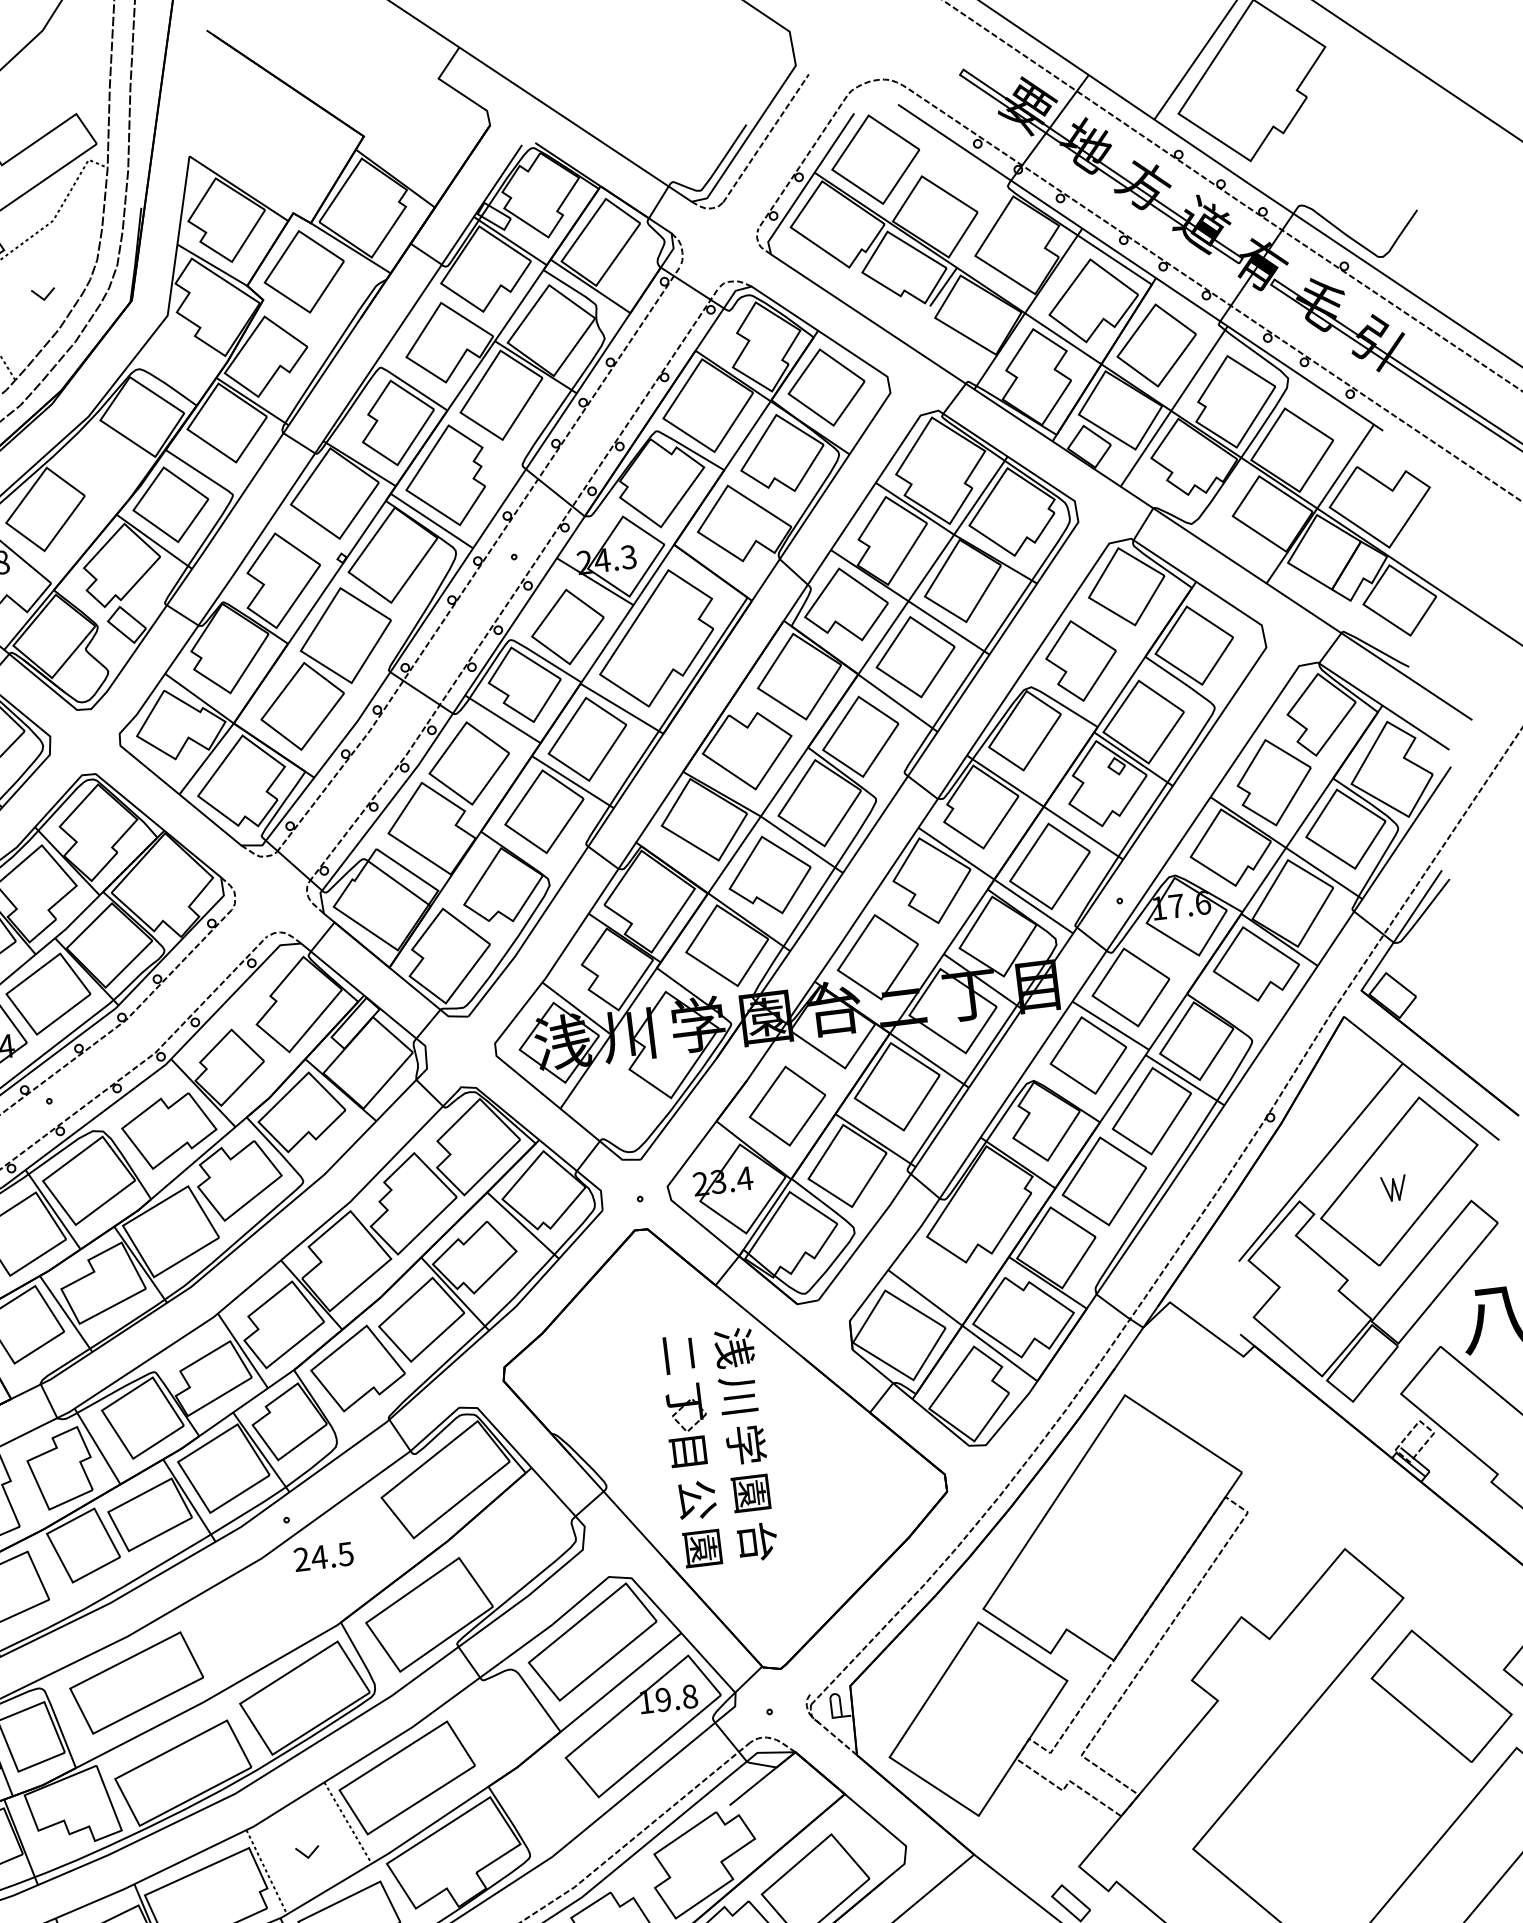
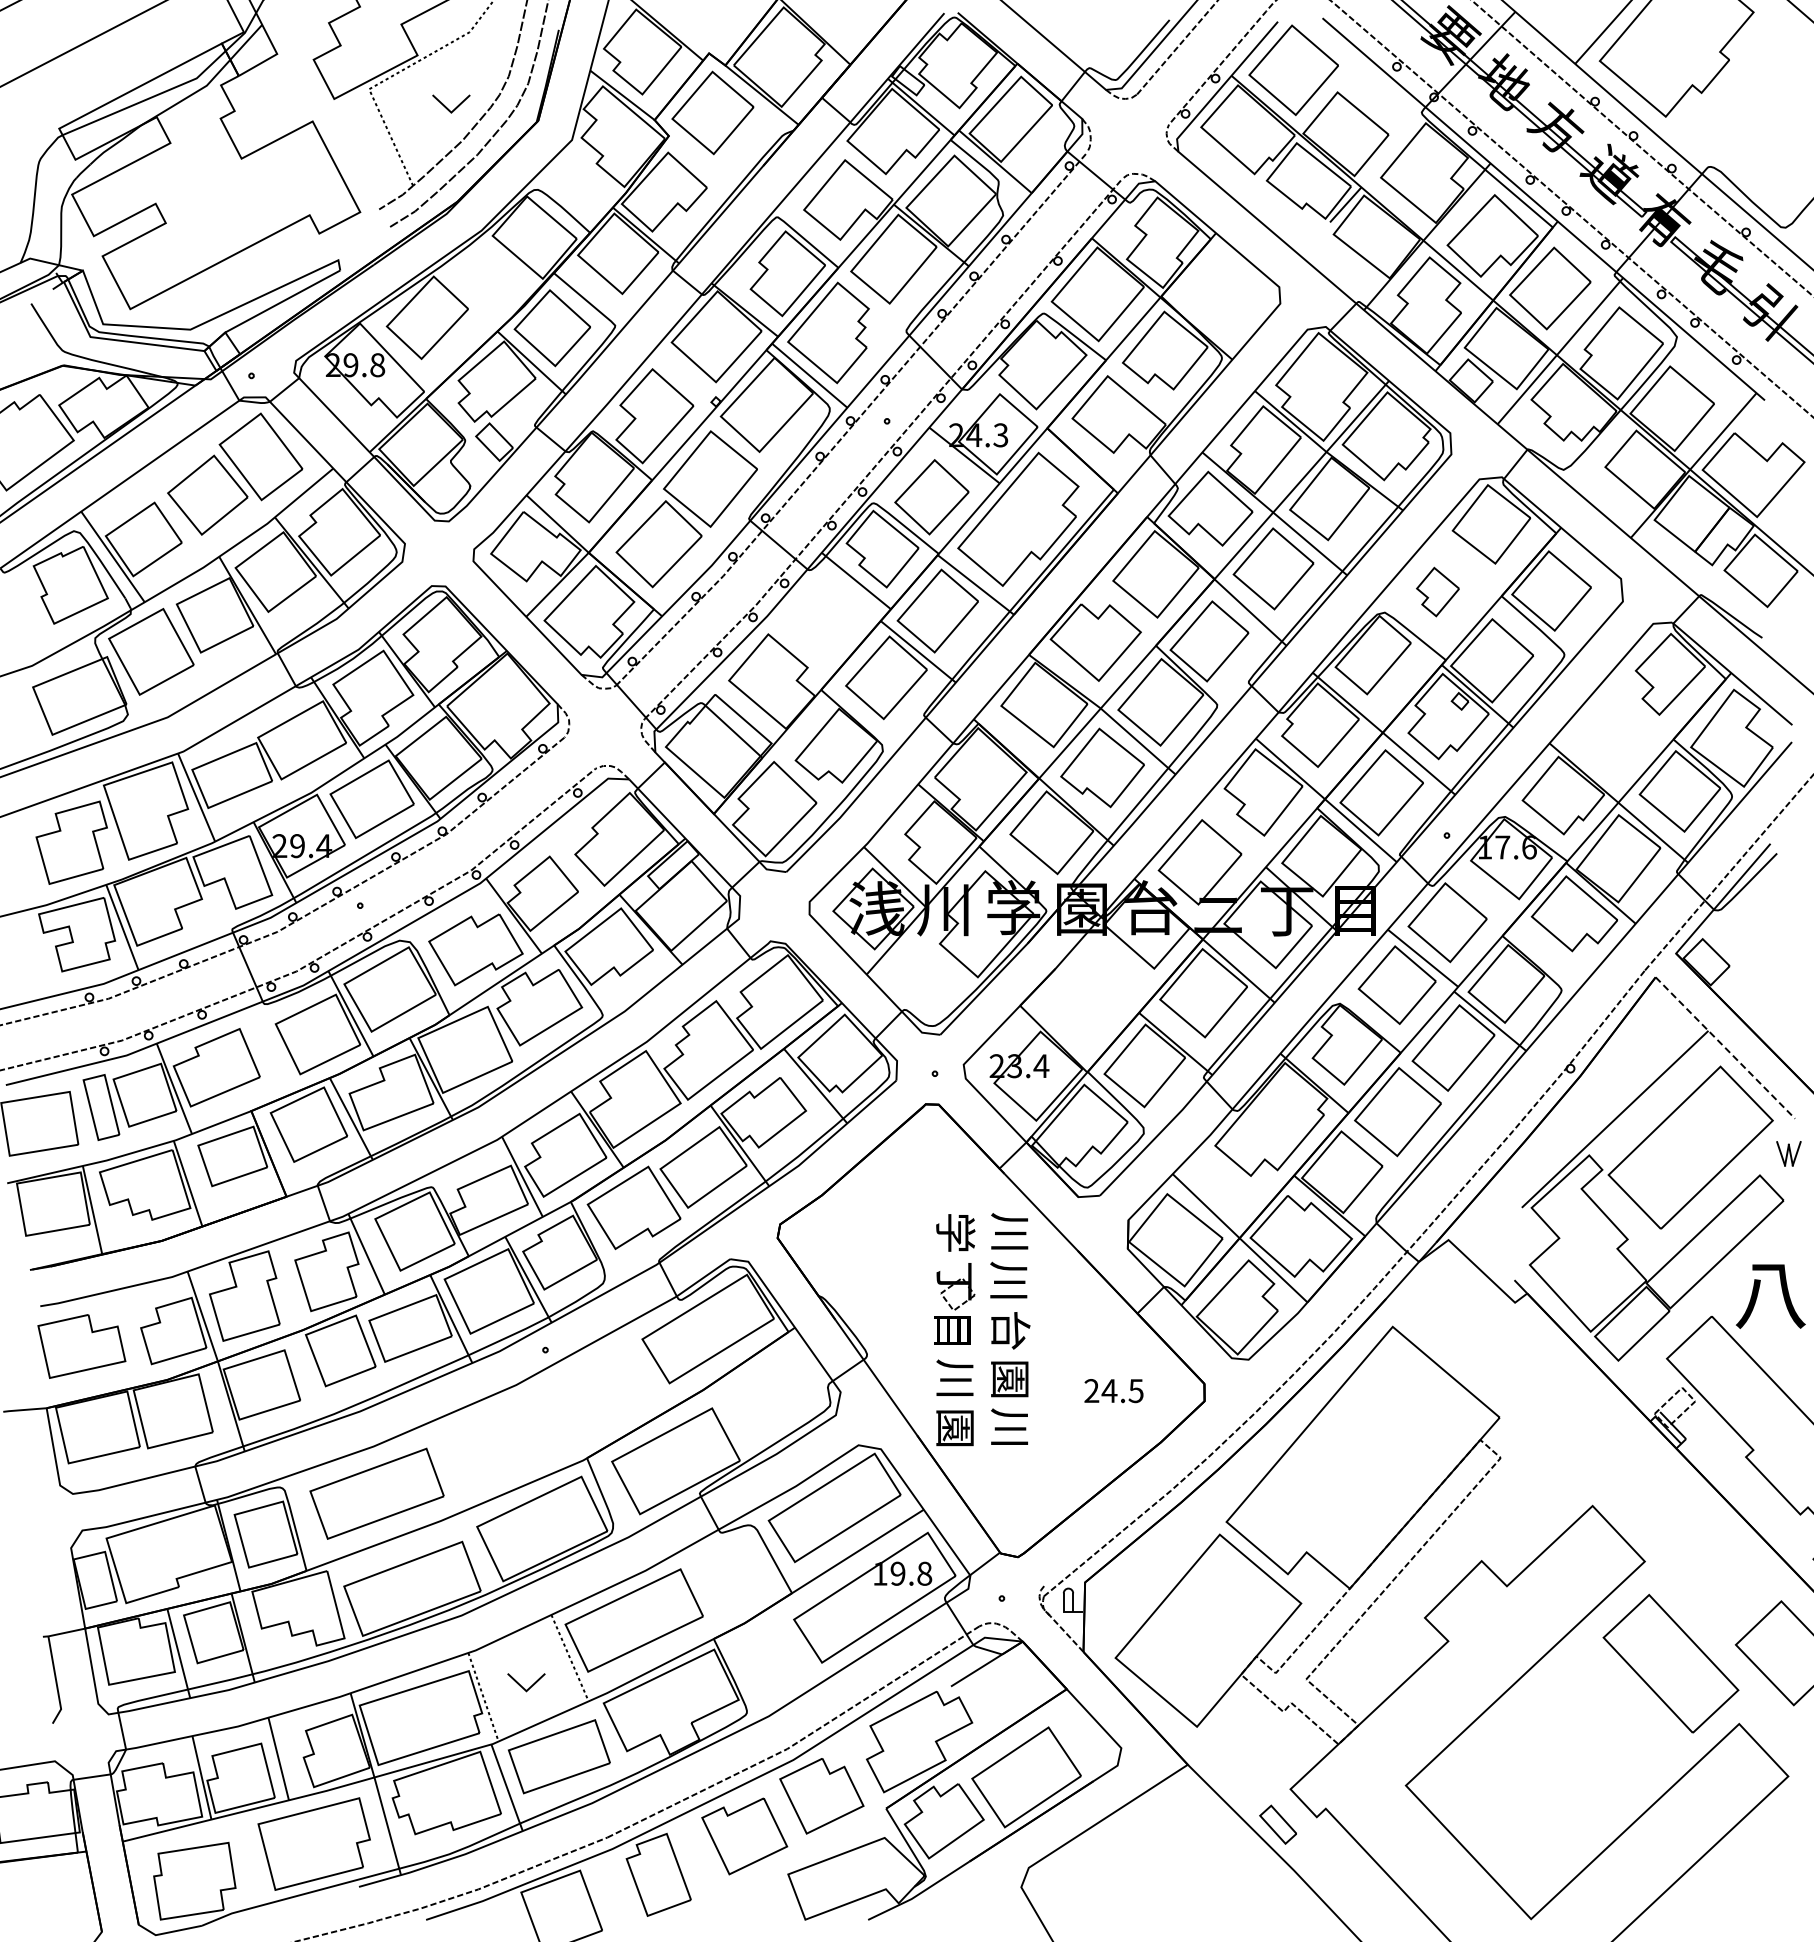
part: (43, 294) -> (451, 104), size x1.6
part: (826, 387) -> (1217, 290), removed
part: (1081, 659) -> (1437, 591), size x0.6
part: (469, 763) -> (817, 620), removed
part: (1274, 782) -> (1614, 736), removed
line: (1421, 1077) -> (1725, 1047), solid -> dashed
part: (786, 1105) -> (1091, 998), removed
part: (1393, 1188) -> (1788, 1153), moved
text: (734, 1347) -> (1010, 1232), 浅 -> 川
text: (679, 1354) -> (955, 1232), 二 -> 学
text: (745, 1444) -> (1010, 1330), 学 -> 台
text: (697, 1499) -> (955, 1378), 公 -> 川
text: (757, 1541) -> (1010, 1427), 台 -> 川
text: (323, 1557) -> (1113, 1391), moved
part: (307, 1852) -> (526, 1682), size x1.6

